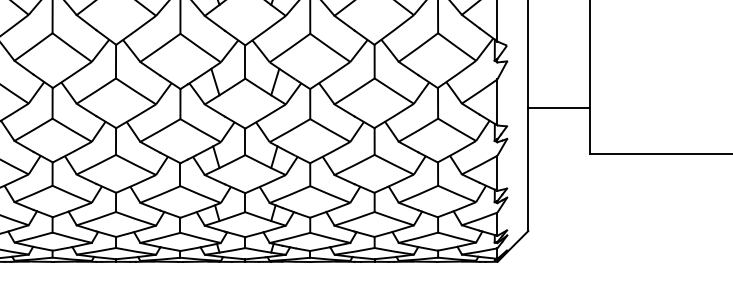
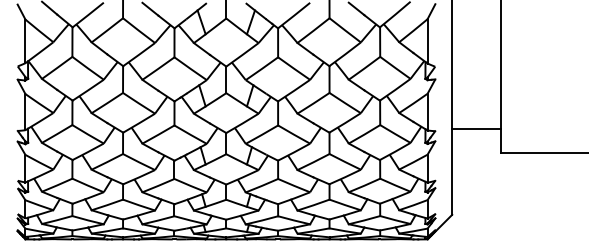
line: (558, 107) -> (476, 129), moved

